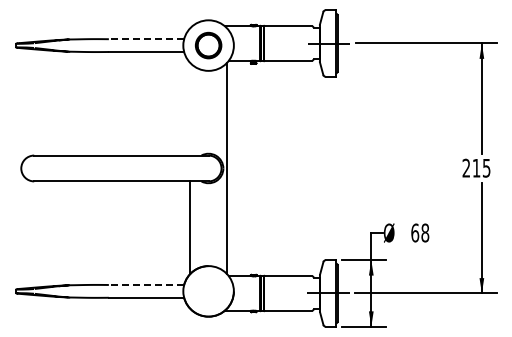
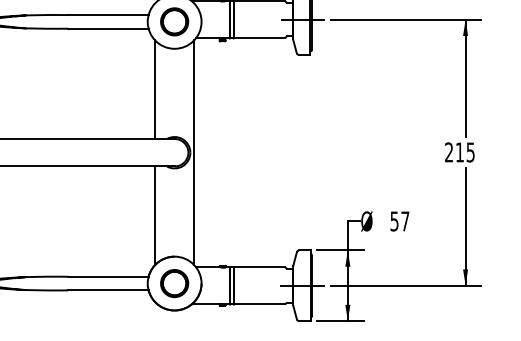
line: (146, 39) -> (108, 15), dashed -> solid
line: (190, 108) -> (155, 88), added
text: (420, 232) -> (400, 220), 68 -> 57
line: (146, 284) -> (108, 276), dashed -> solid
part: (208, 291) -> (174, 283), added

